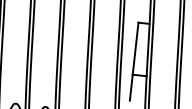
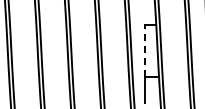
line: (136, 48) -> (145, 50), solid -> dashed

